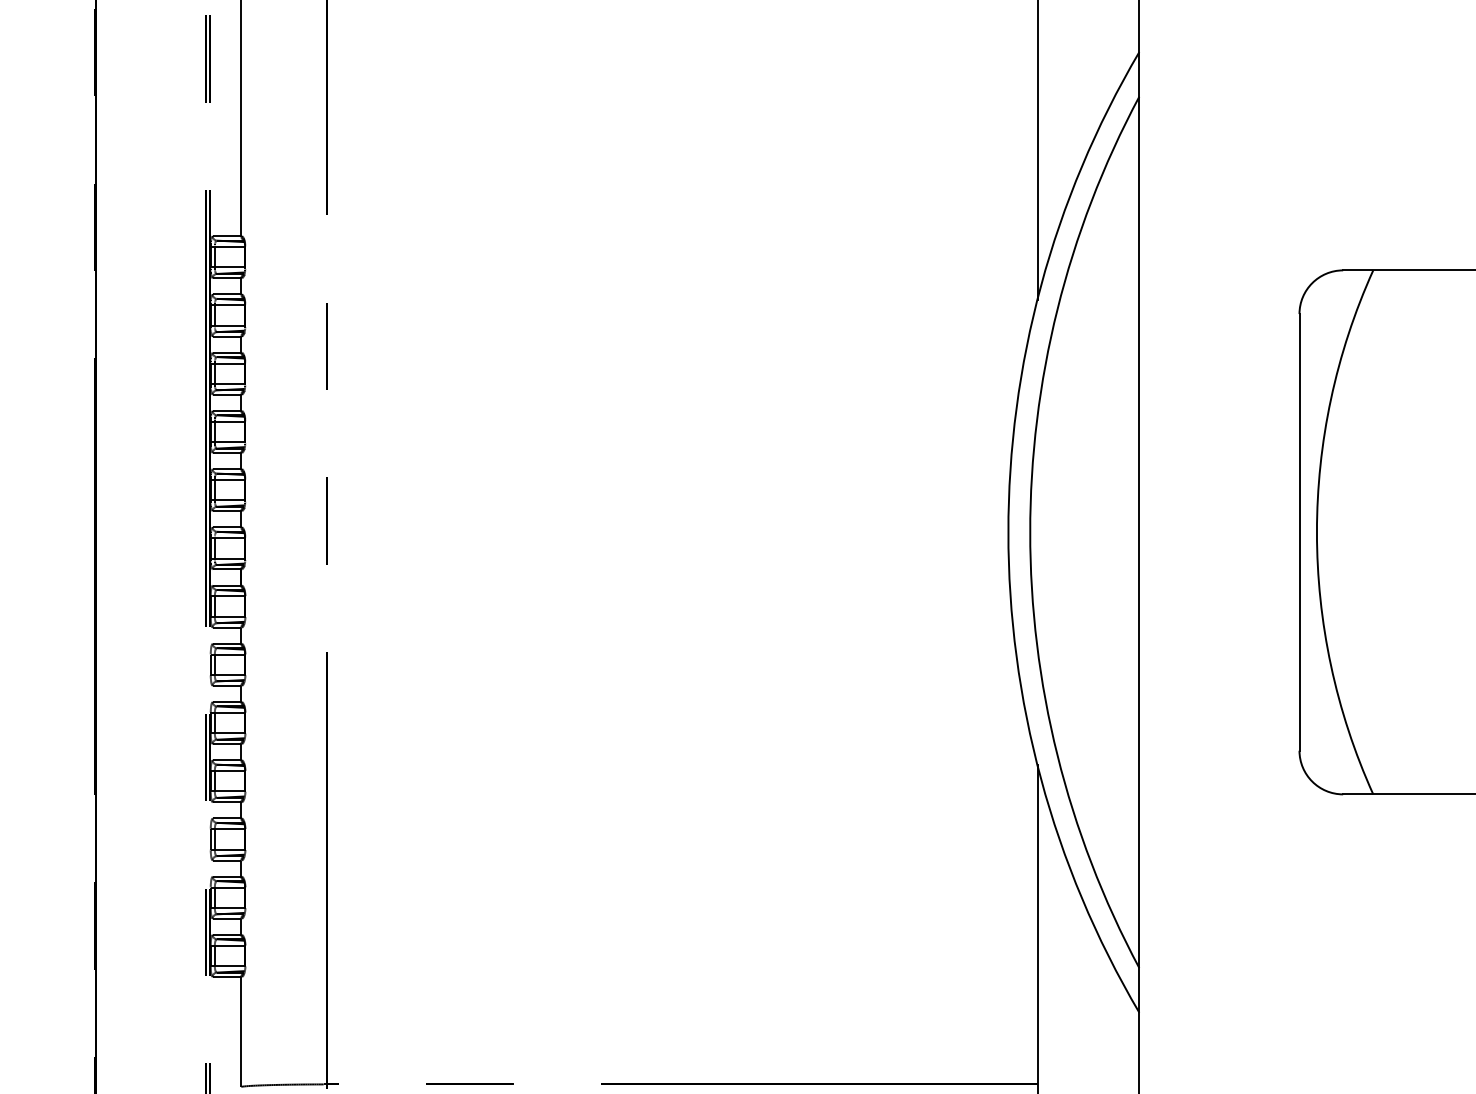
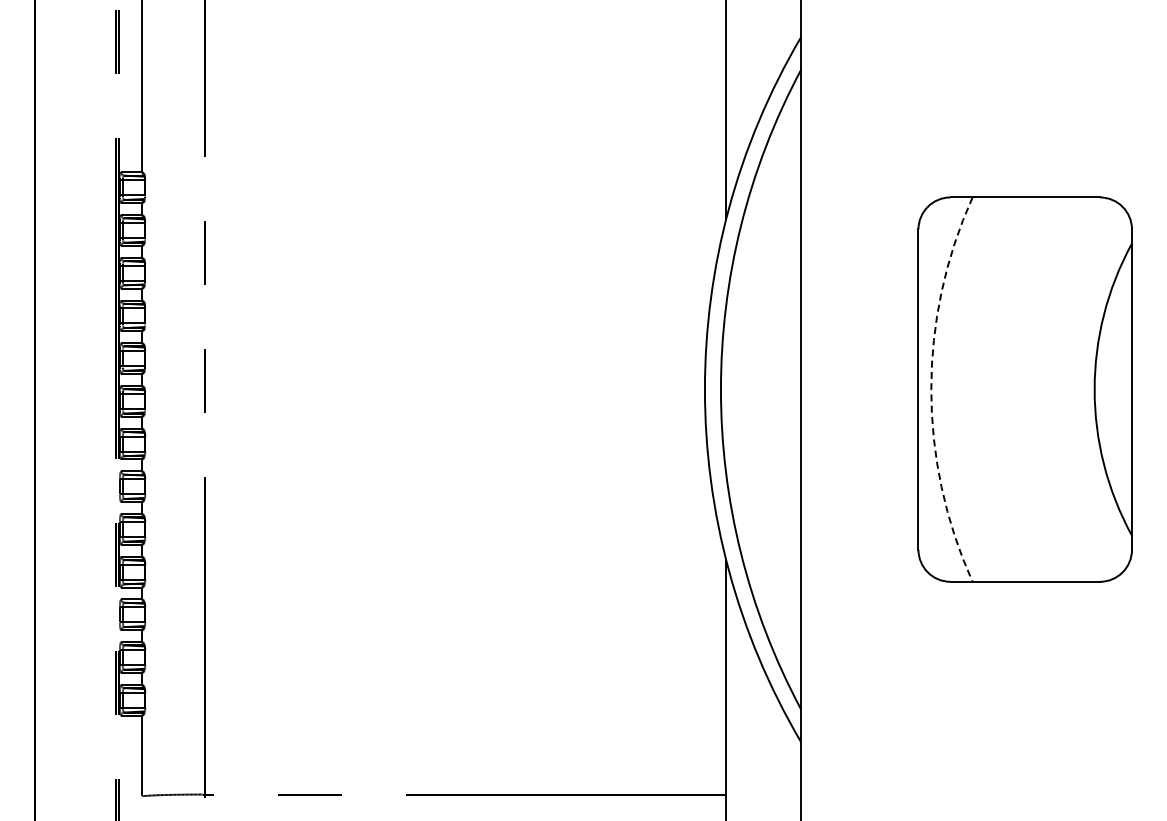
arc: (1317, 532) -> (931, 389), solid -> dashed

